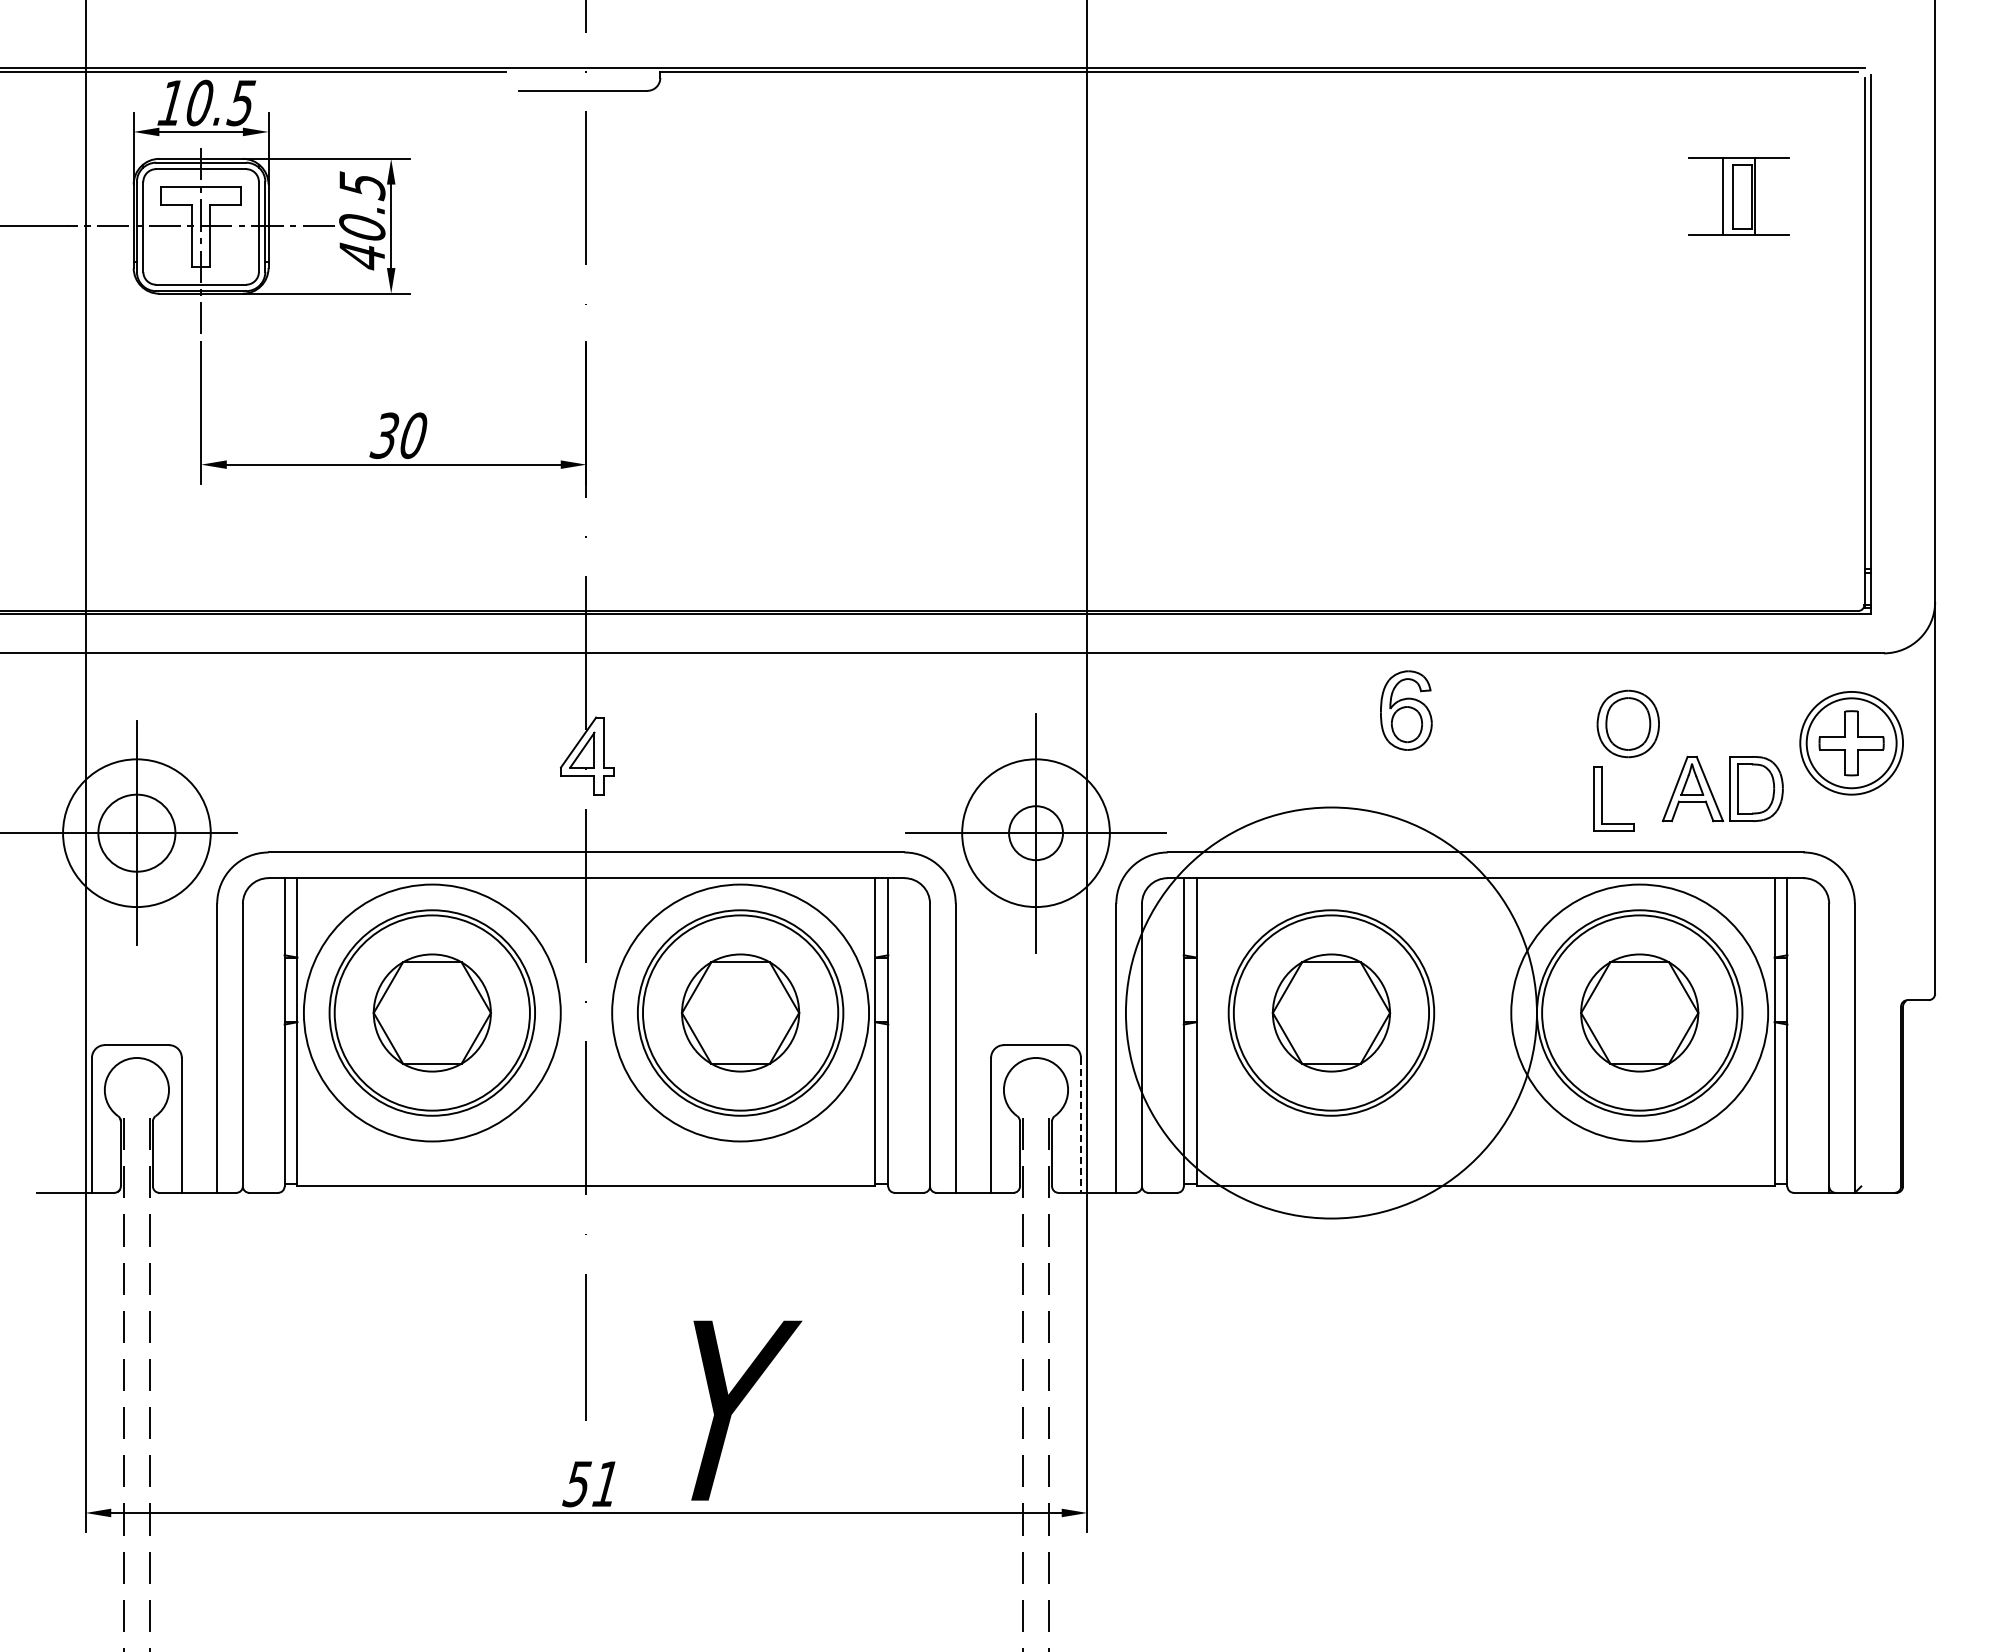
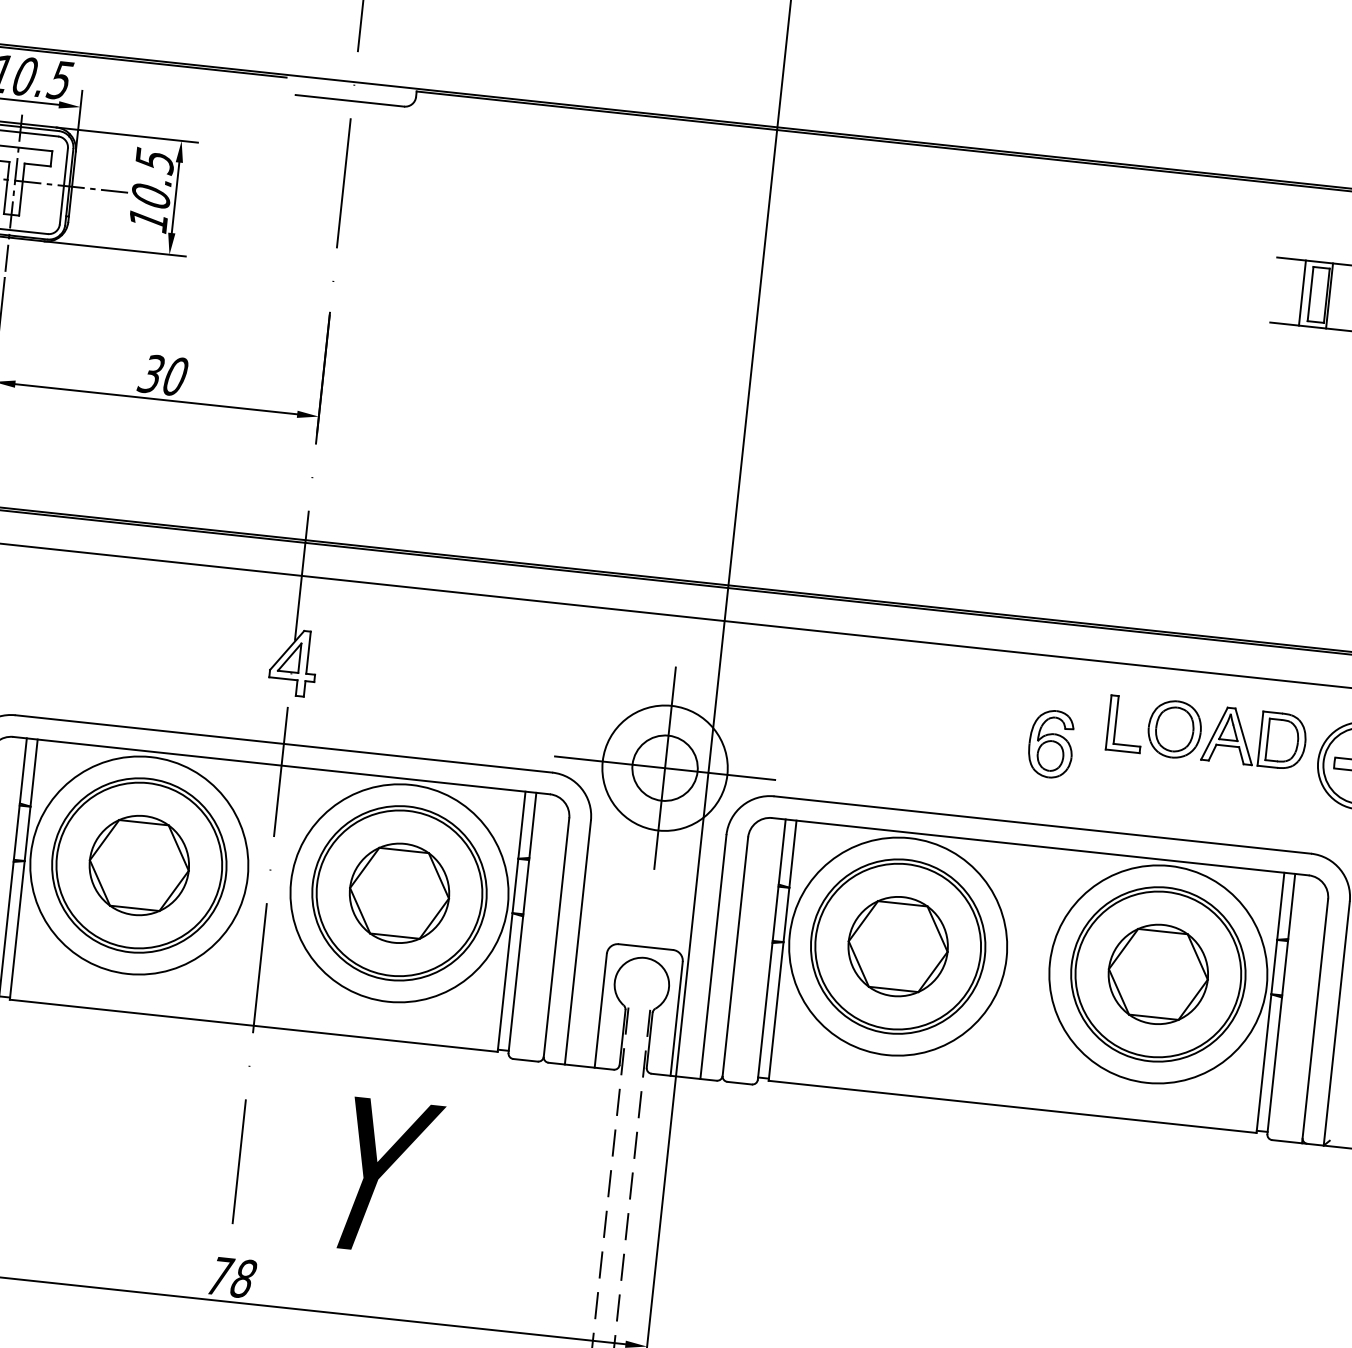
text: (361, 256) -> (147, 220), 40.5 -> 10.5
part: (1406, 710) -> (1051, 744), moved
part: (1729, 788) -> (1260, 738), moved
part: (1602, 798) -> (1115, 722), moved
circle: (1035, 832) -> (664, 767), size x1.43
circle: (1331, 1012) -> (898, 946), size x0.62
line: (1080, 1125) -> (676, 1018), dashed -> solid
text: (746, 1410) -> (391, 1177), moved
text: (591, 1483) -> (231, 1276), 51 -> 78

